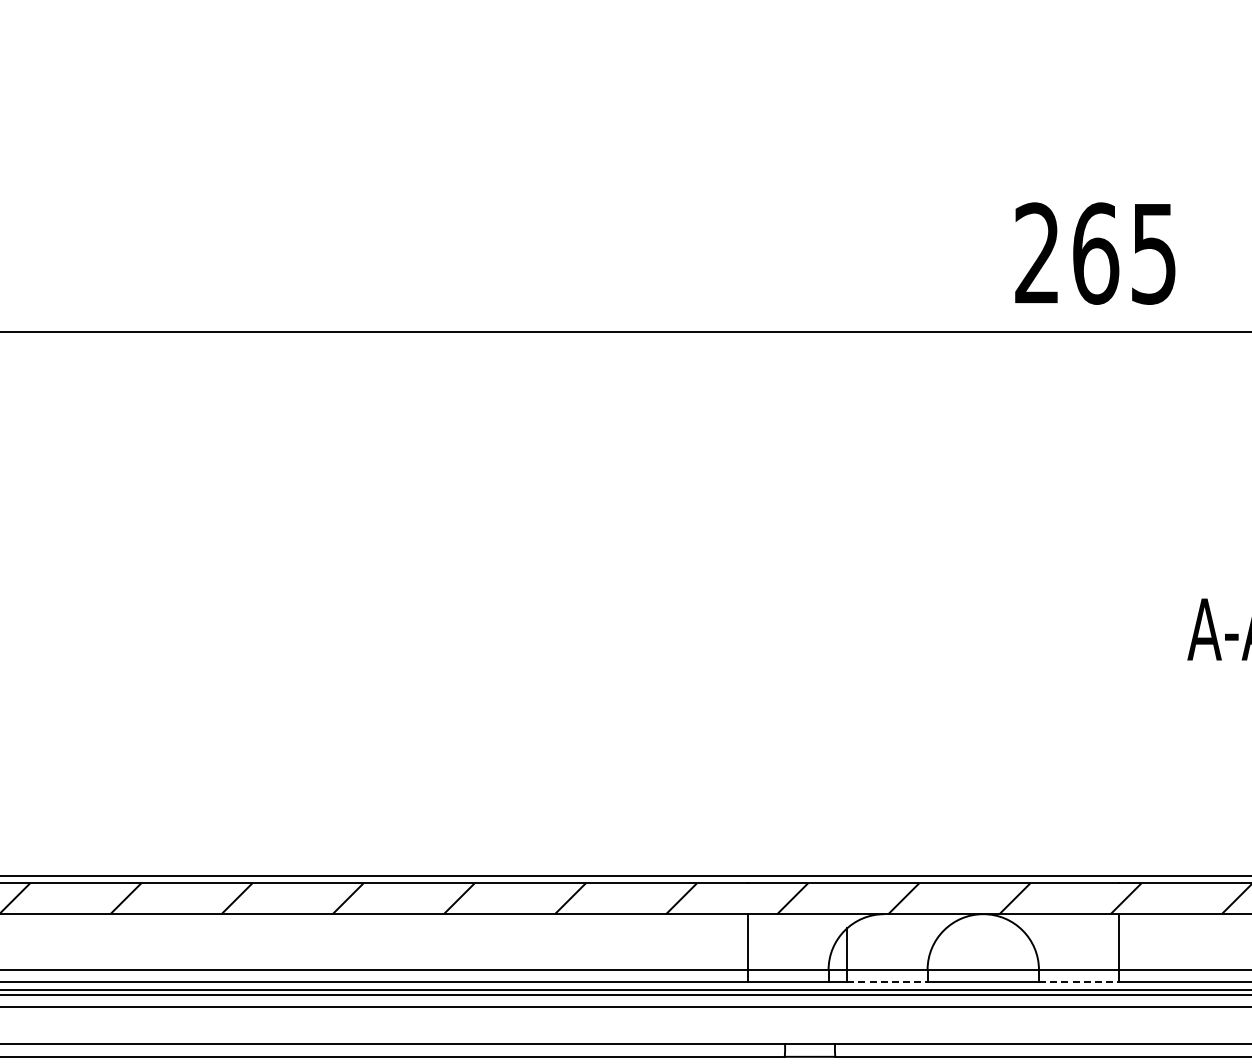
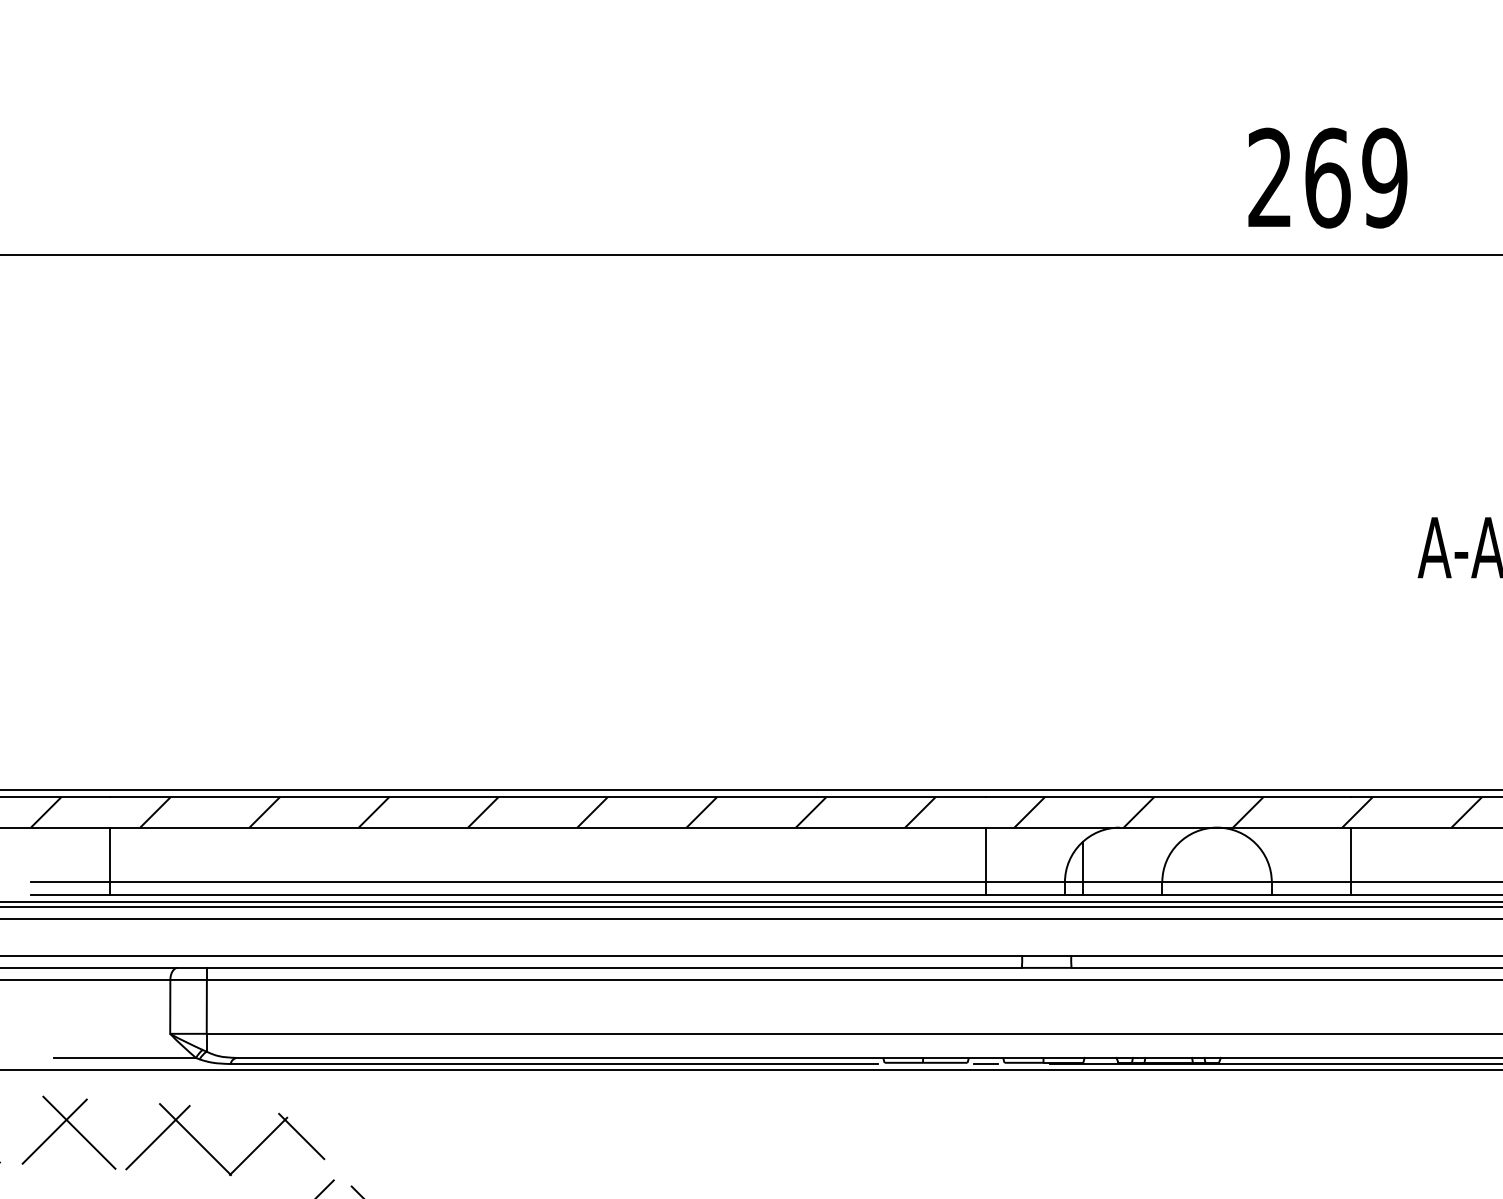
text: (1153, 252) -> (1384, 177), 265 -> 269
line: (887, 982) -> (1122, 894), dashed -> solid
line: (1079, 982) -> (1311, 894), dashed -> solid

